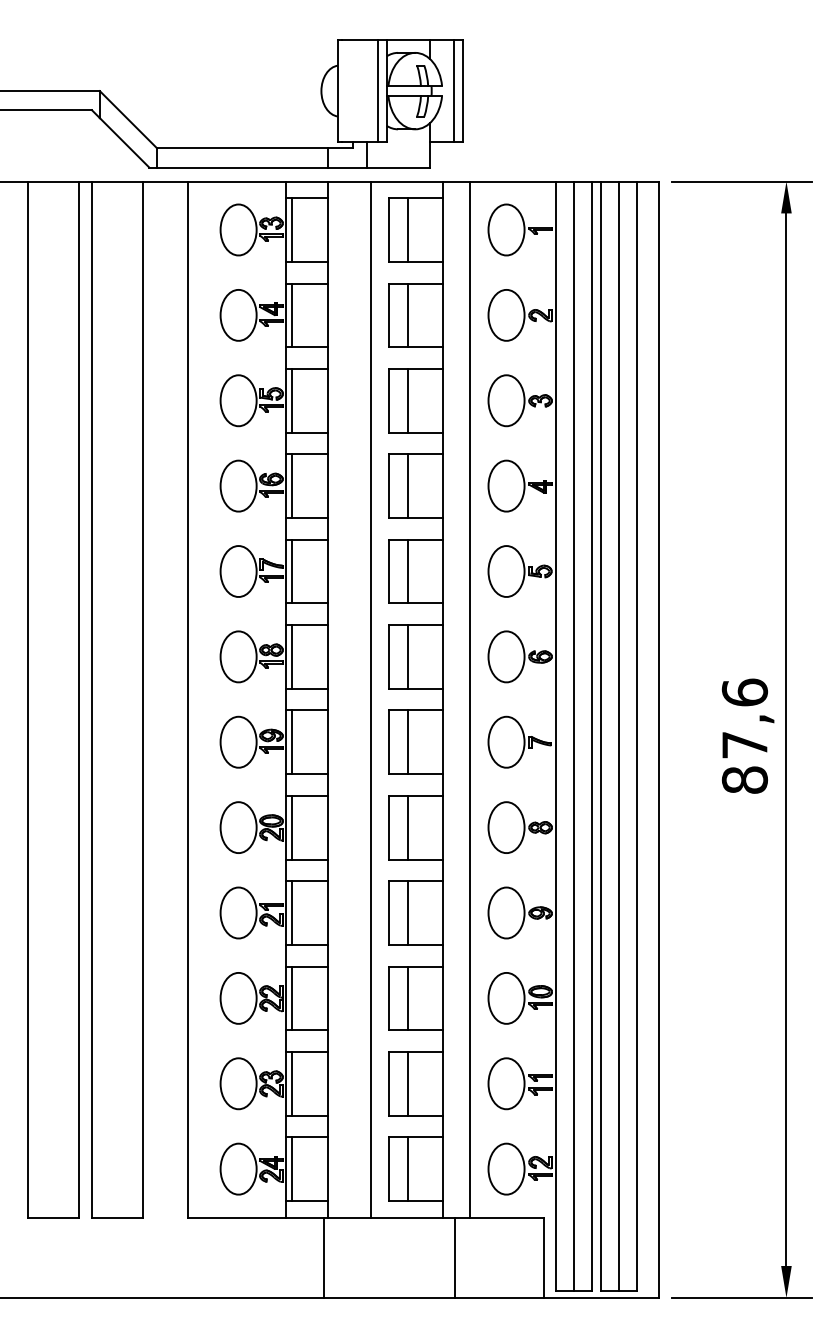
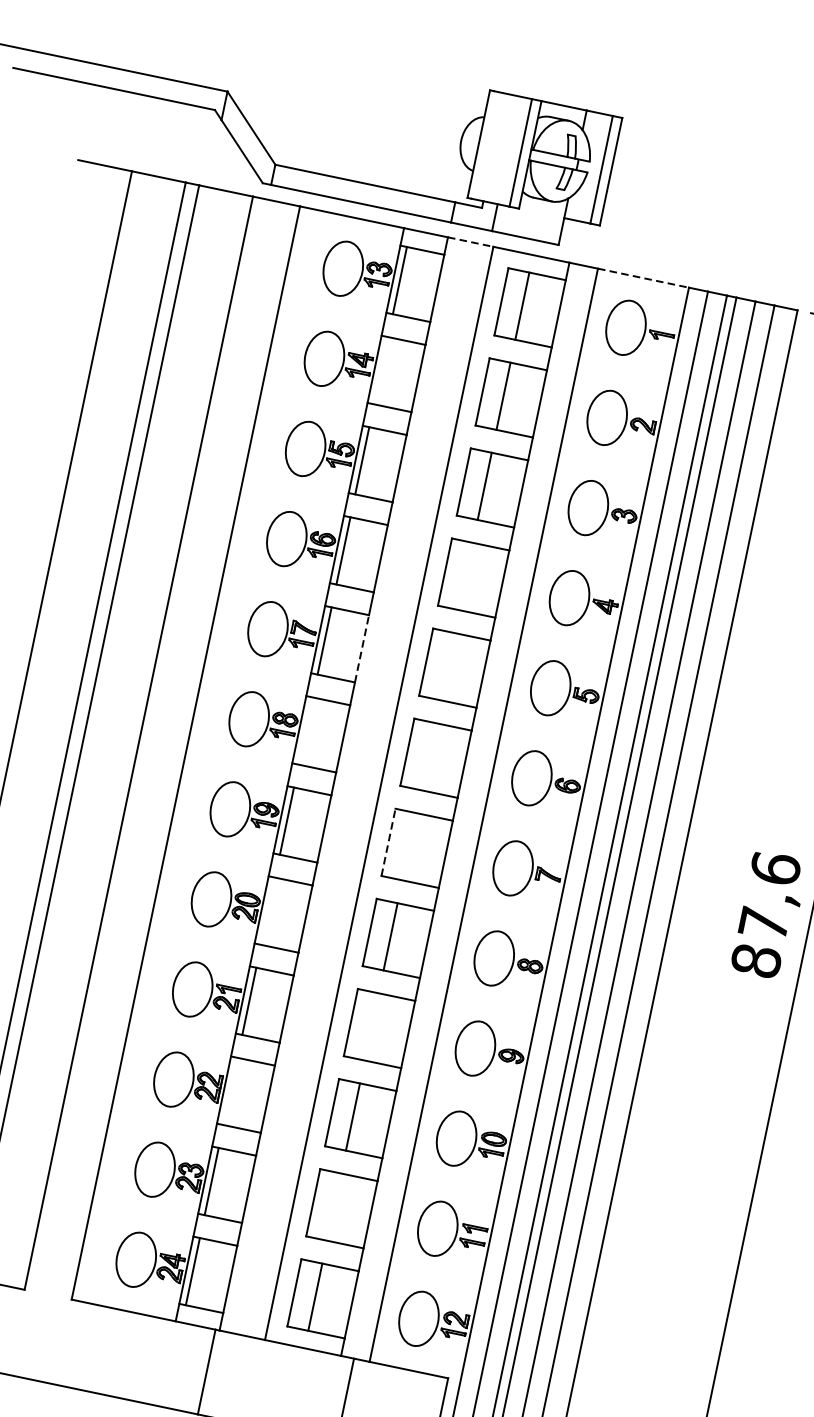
line: (349, 181) -> (470, 242), solid -> dashed
line: (513, 181) -> (644, 278), solid -> dashed
line: (292, 315) -> (381, 370), removed
line: (408, 485) -> (466, 575), removed
line: (327, 571) -> (361, 648), solid -> dashed
line: (408, 571) -> (447, 666), removed
line: (292, 656) -> (306, 730), removed
line: (408, 656) -> (428, 756), removed
line: (388, 742) -> (388, 842), solid -> dashed
line: (408, 742) -> (409, 847), removed
line: (292, 827) -> (268, 911), removed
line: (408, 912) -> (372, 1026), removed
line: (292, 998) -> (230, 1091), removed
line: (408, 1083) -> (334, 1206), removed

